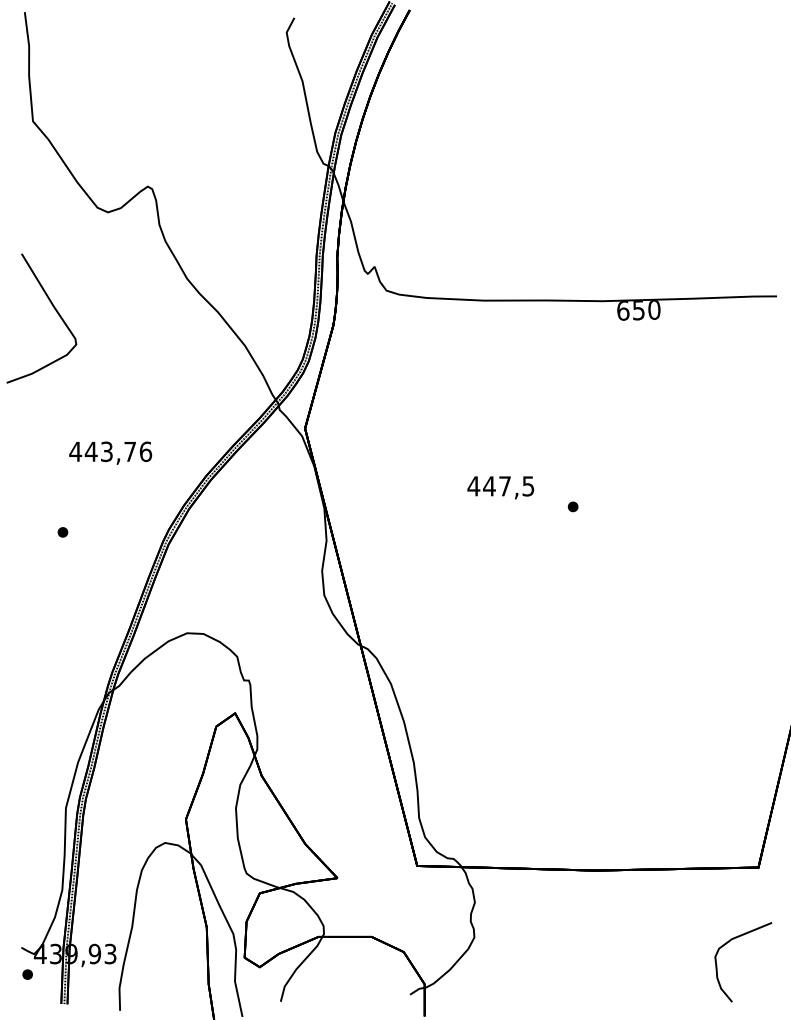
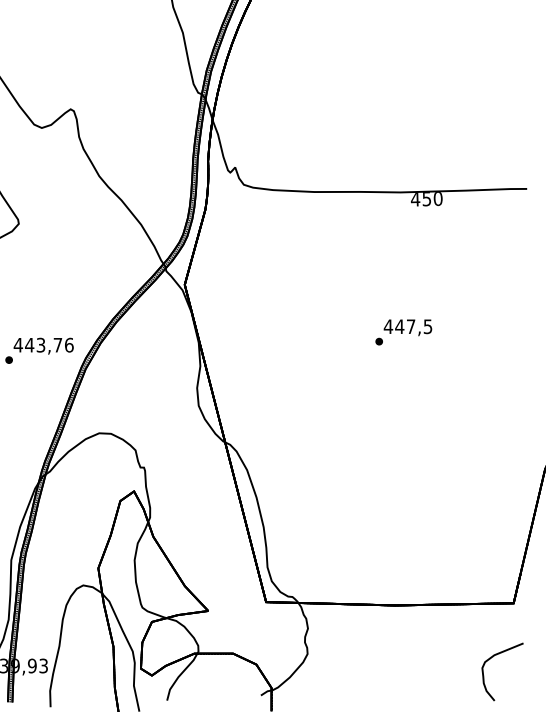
text: (622, 310) -> (415, 199), 650 -> 450
text: (110, 452) -> (43, 345), moved
text: (500, 487) -> (407, 327), moved

